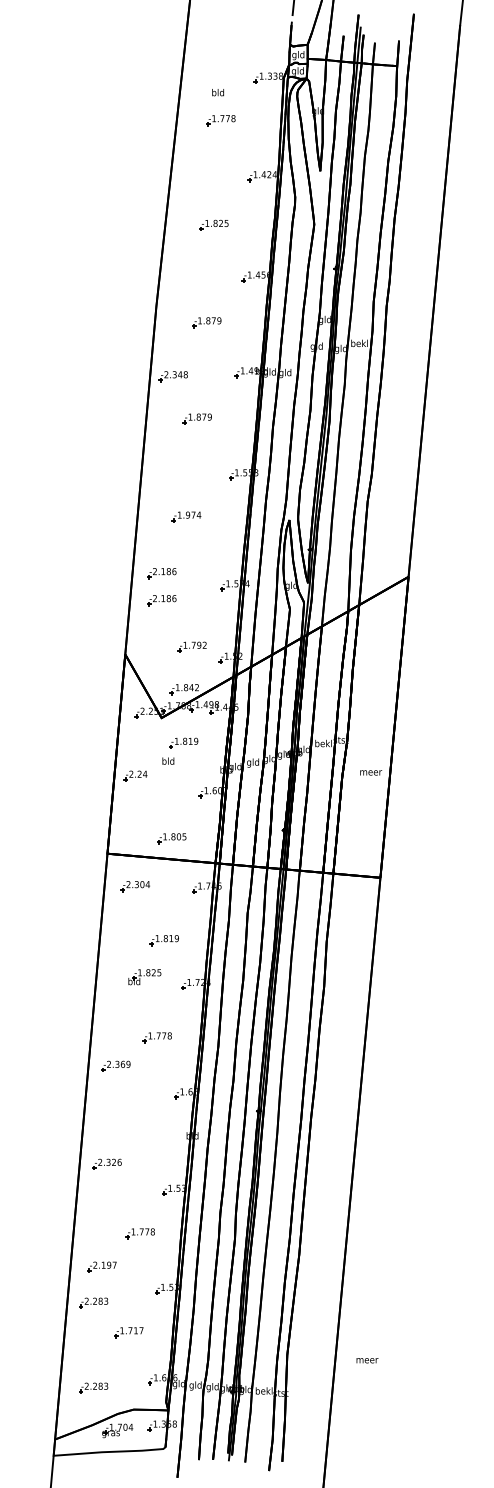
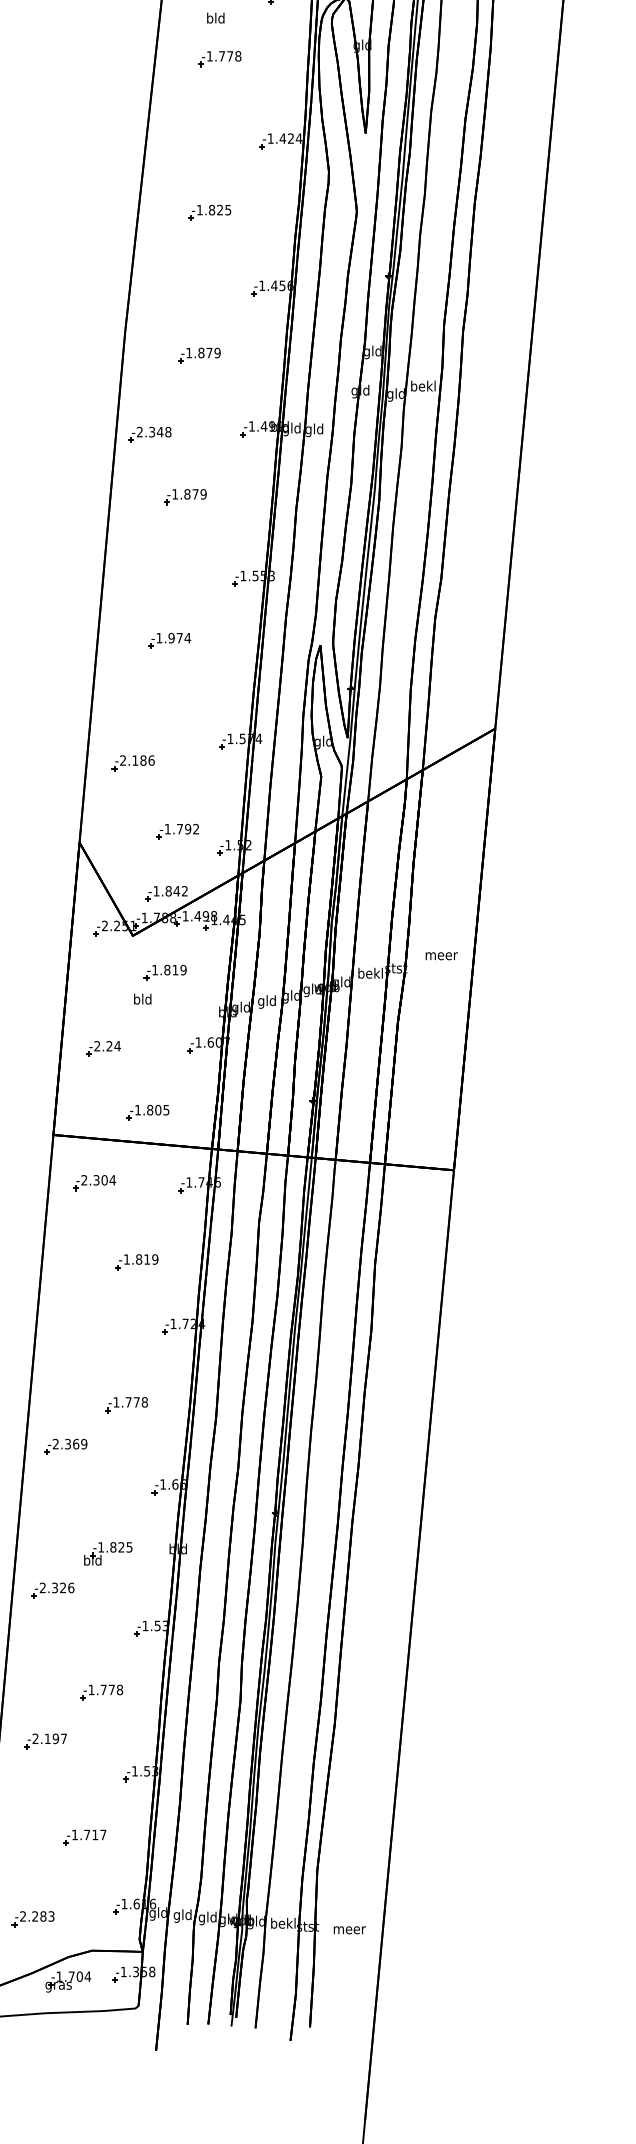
part: (161, 573) -> (132, 723), removed
text: (371, 772) -> (442, 955), moved
part: (135, 775) -> (103, 1048), moved
part: (144, 977) -> (107, 1554), moved
part: (93, 1302) -> (32, 1793), removed
text: (367, 1360) -> (349, 1929), moved

